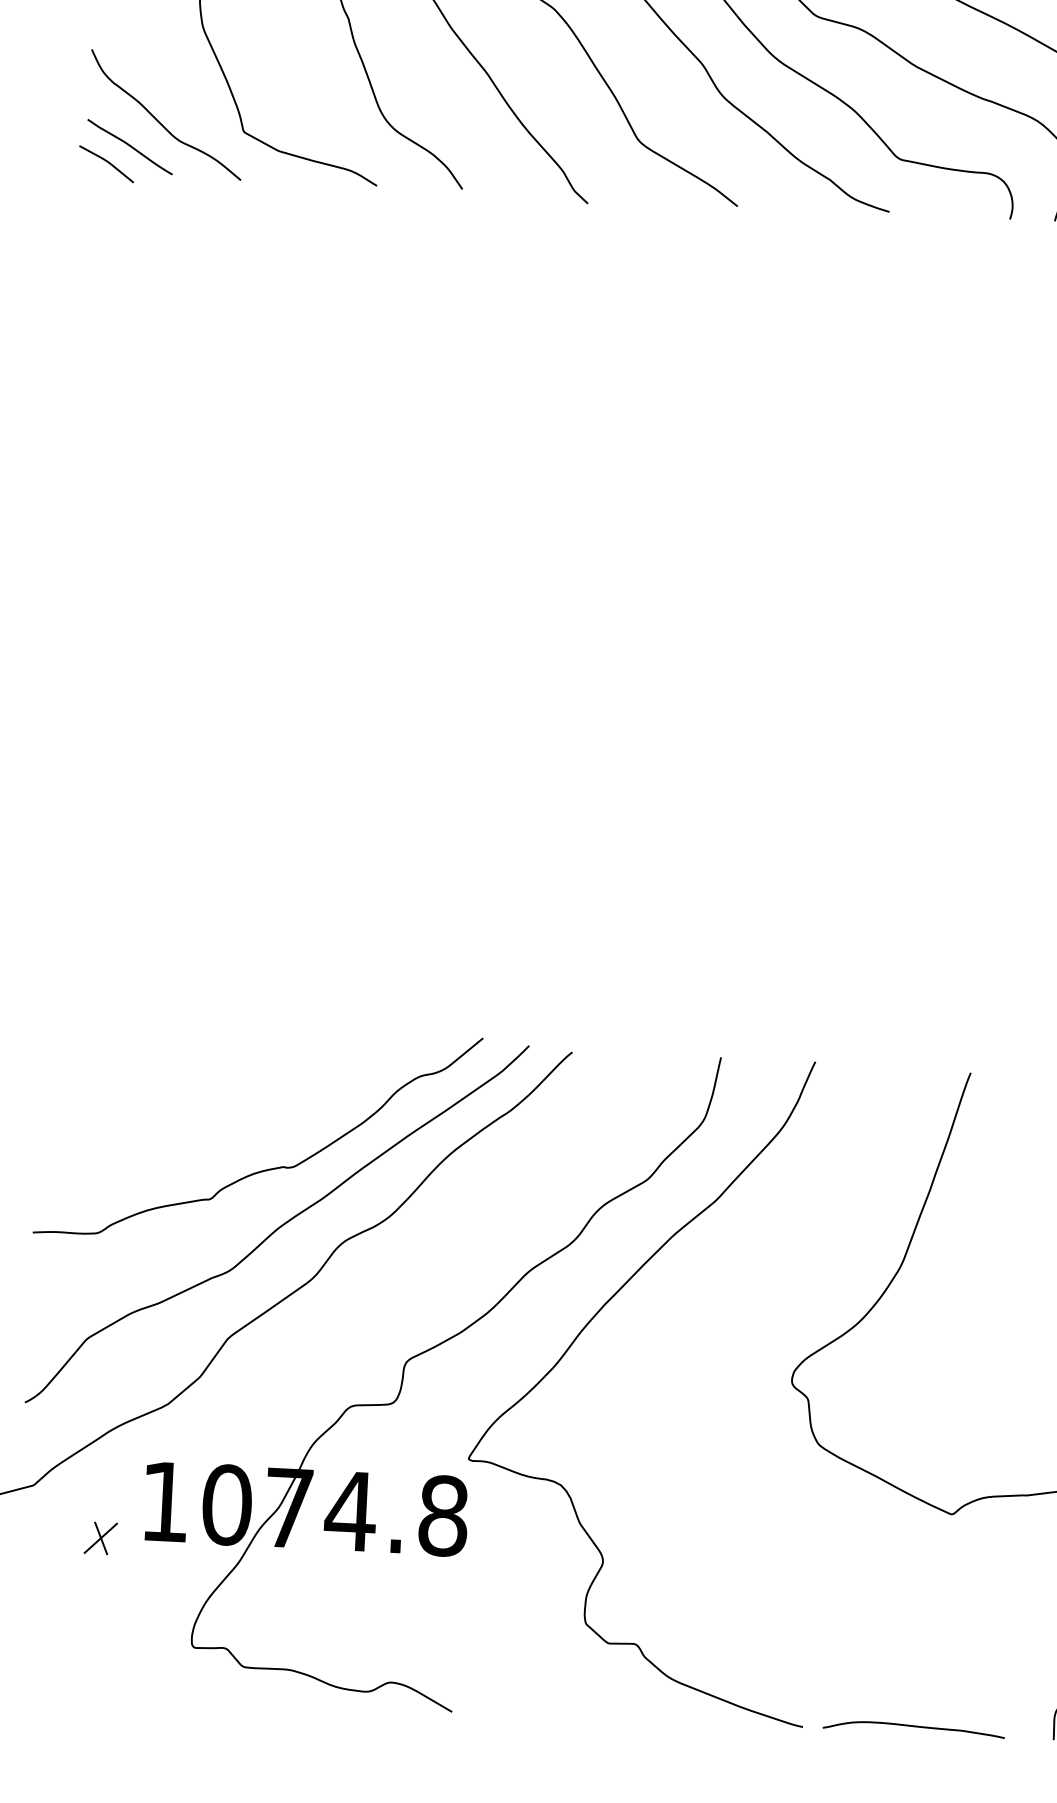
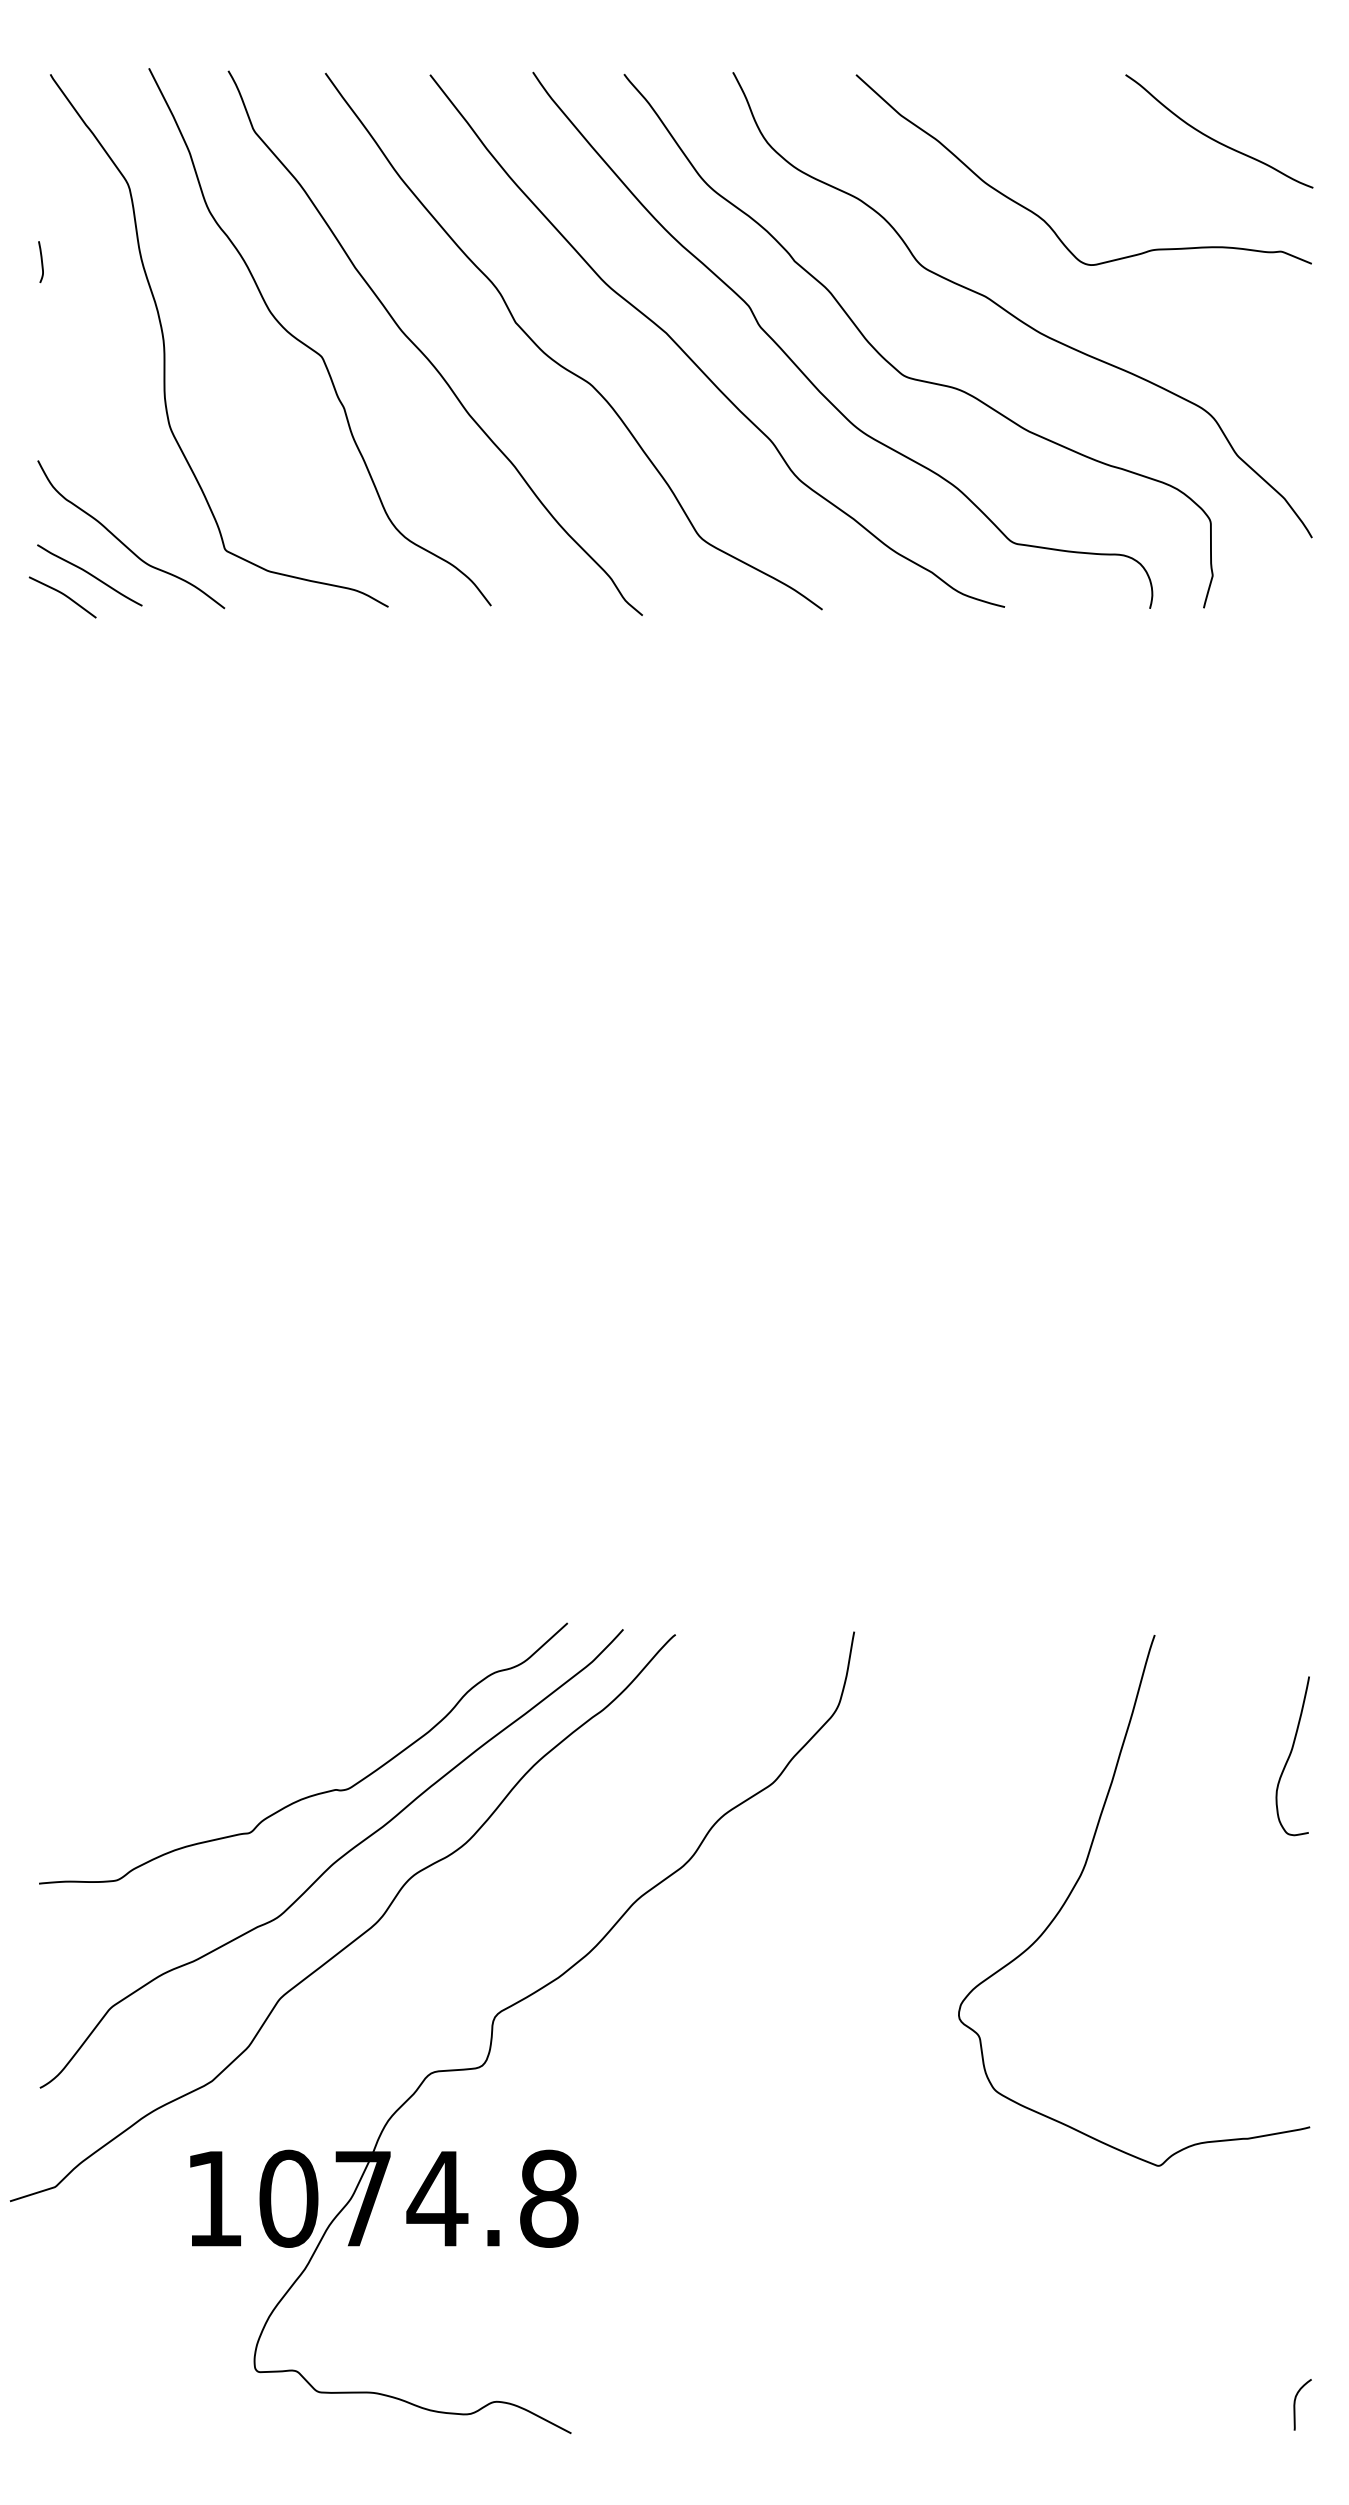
curve: (582, 1331) -> (704, 1969), removed
part: (100, 1537) -> (138, 2245), removed
curve: (914, 1727) -> (1126, 2423), removed

